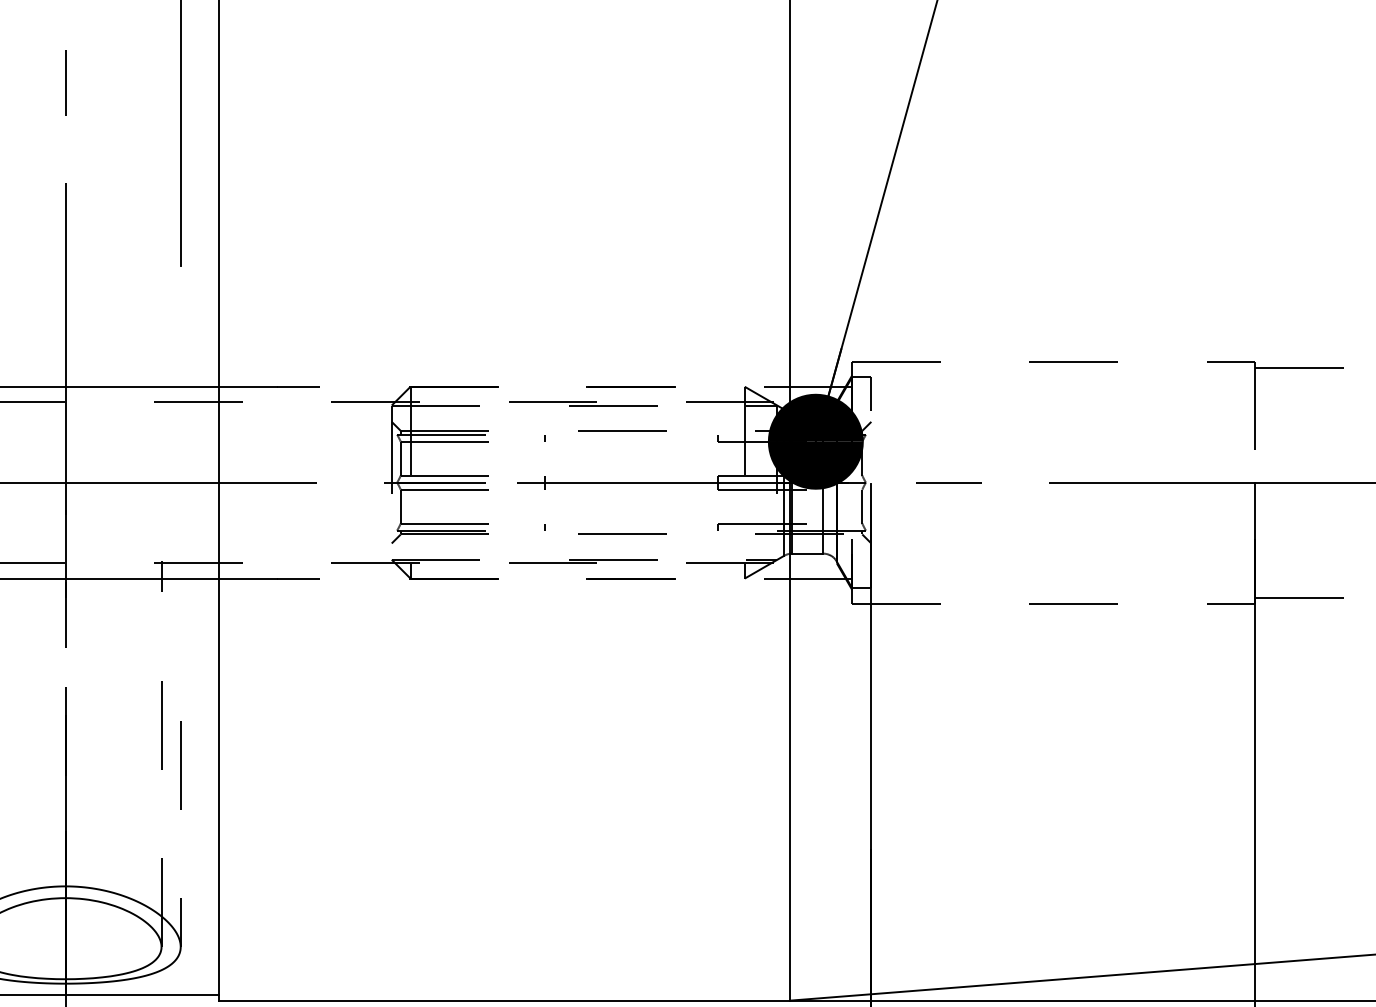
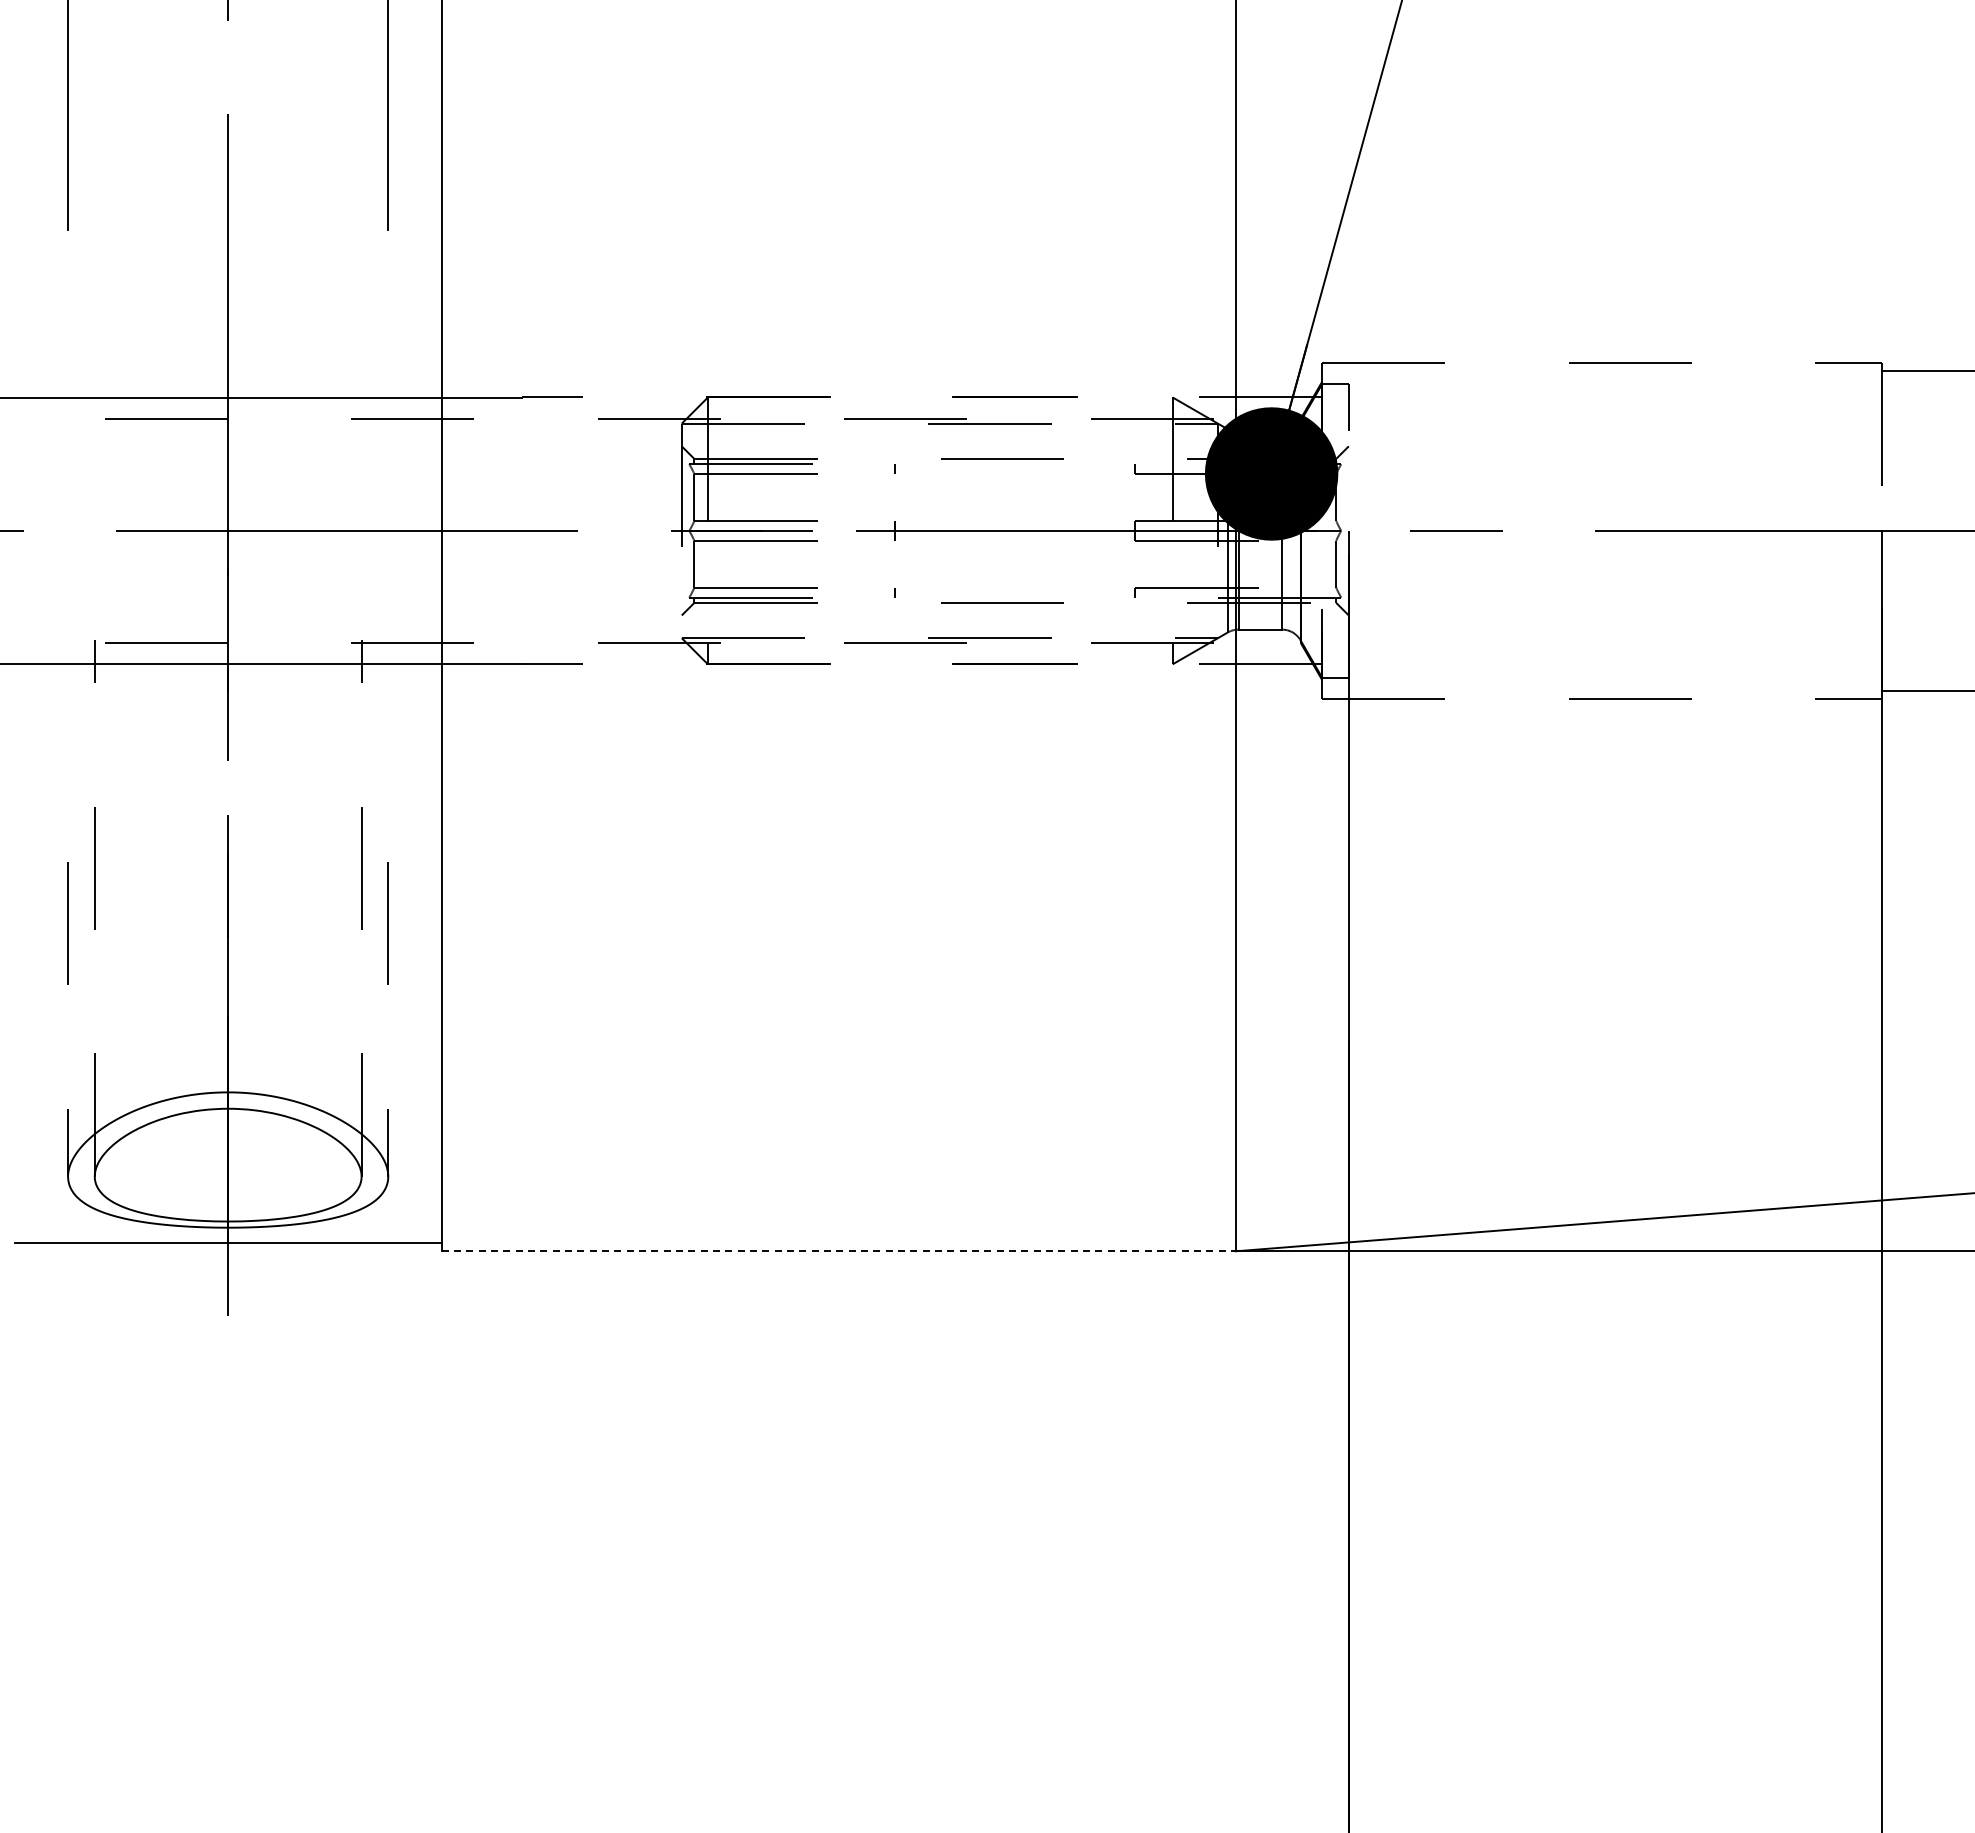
line: (505, 1000) -> (839, 1251), solid -> dashed

